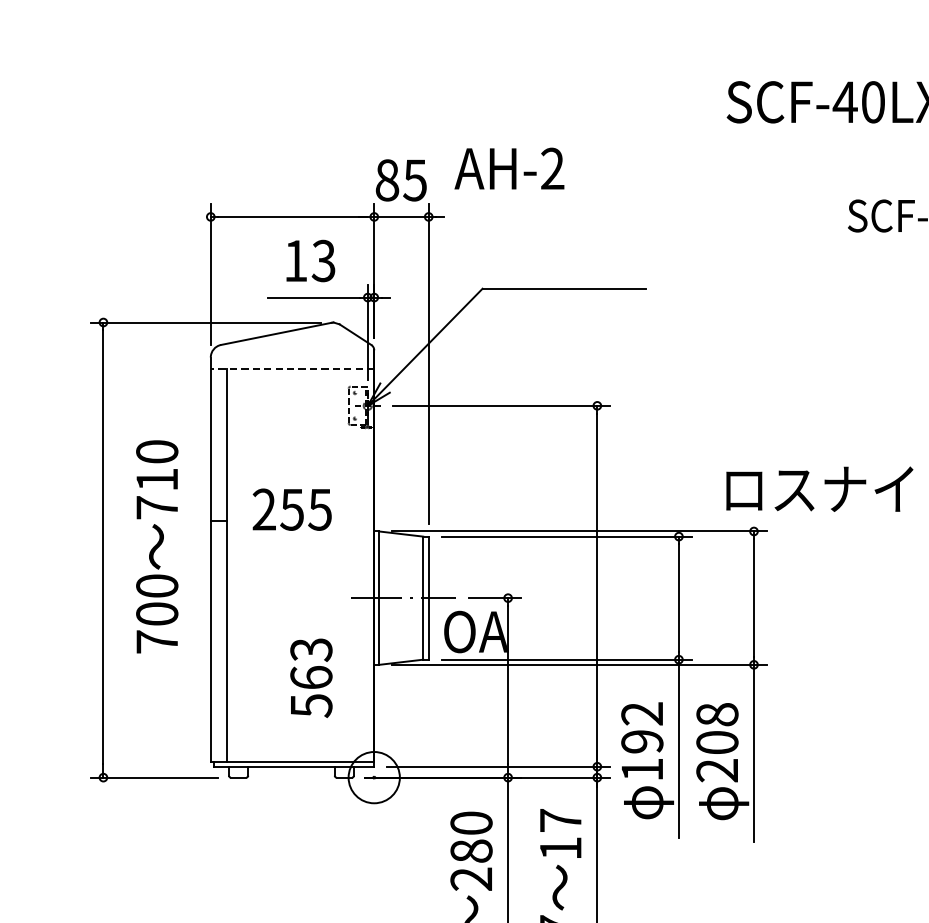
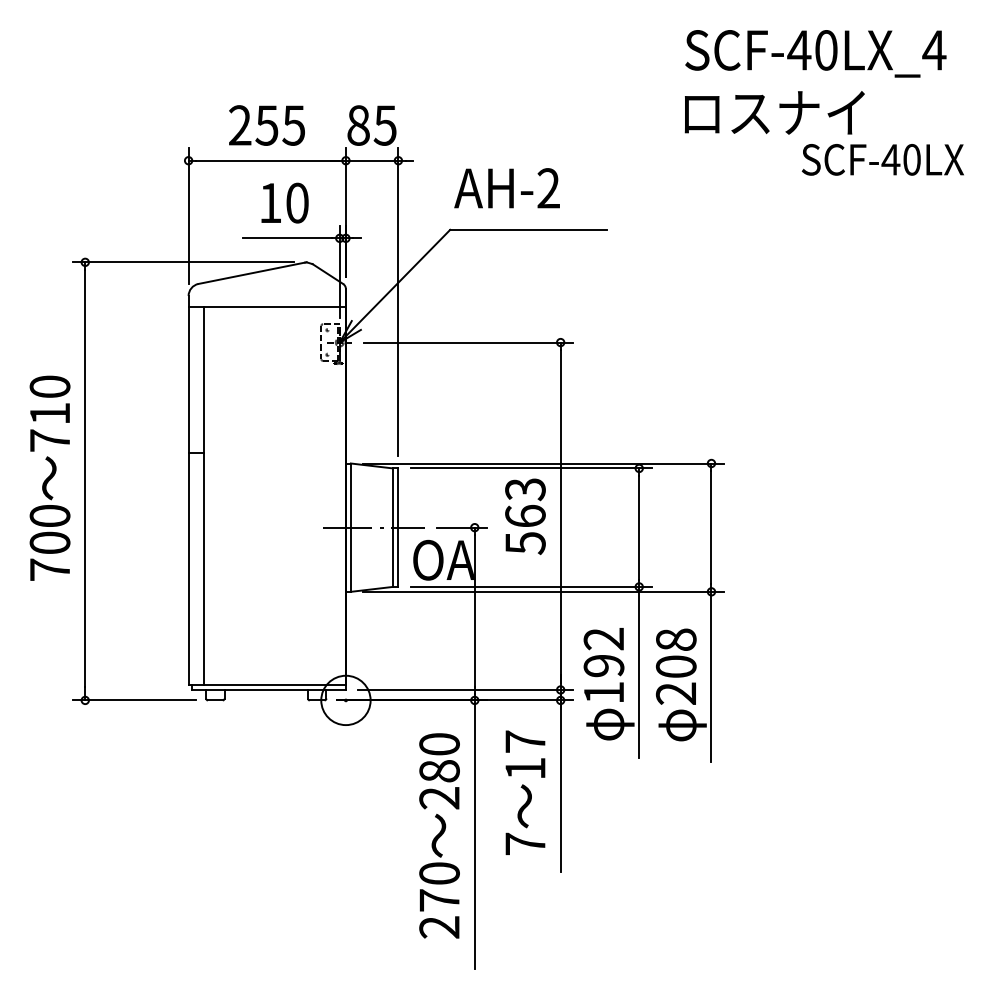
text: (508, 168) -> (506, 188), moved
text: (322, 260) -> (296, 202), 13 -> 10
line: (292, 368) -> (267, 306), dashed -> solid
text: (819, 488) -> (774, 112), moved
text: (291, 509) -> (266, 125), moved
text: (156, 546) -> (49, 477), moved
text: (311, 677) -> (525, 516), moved

